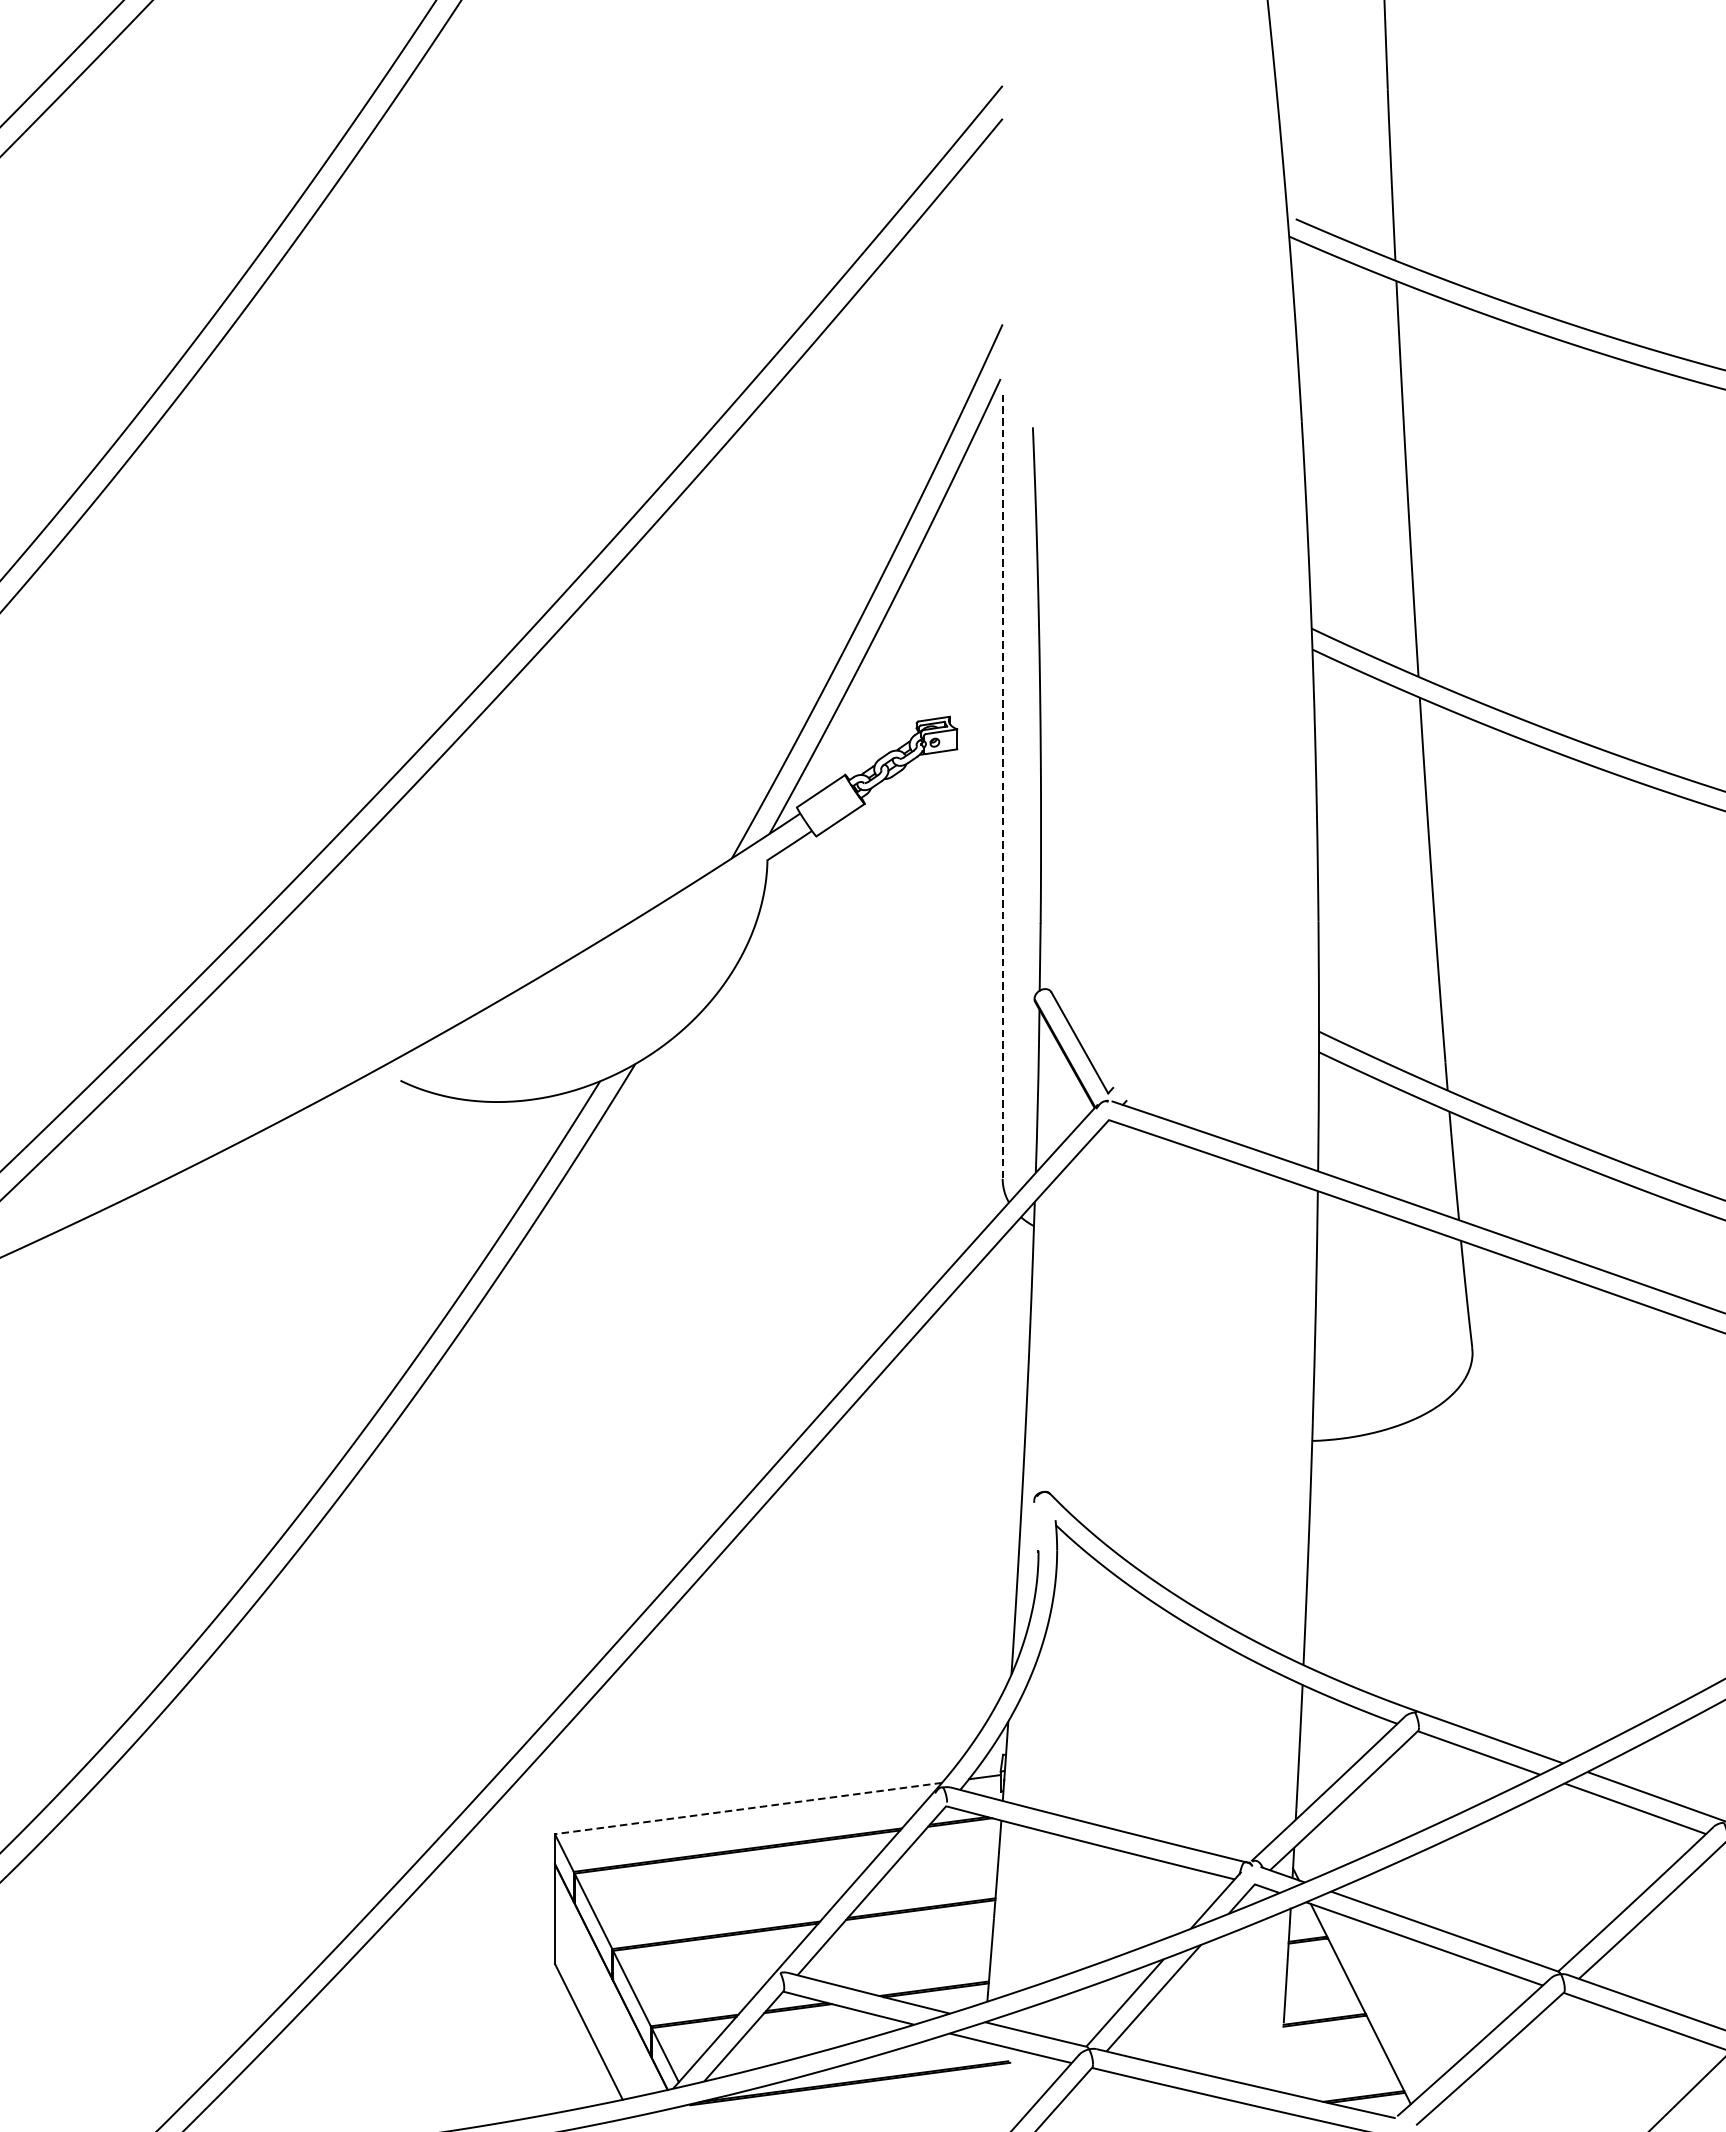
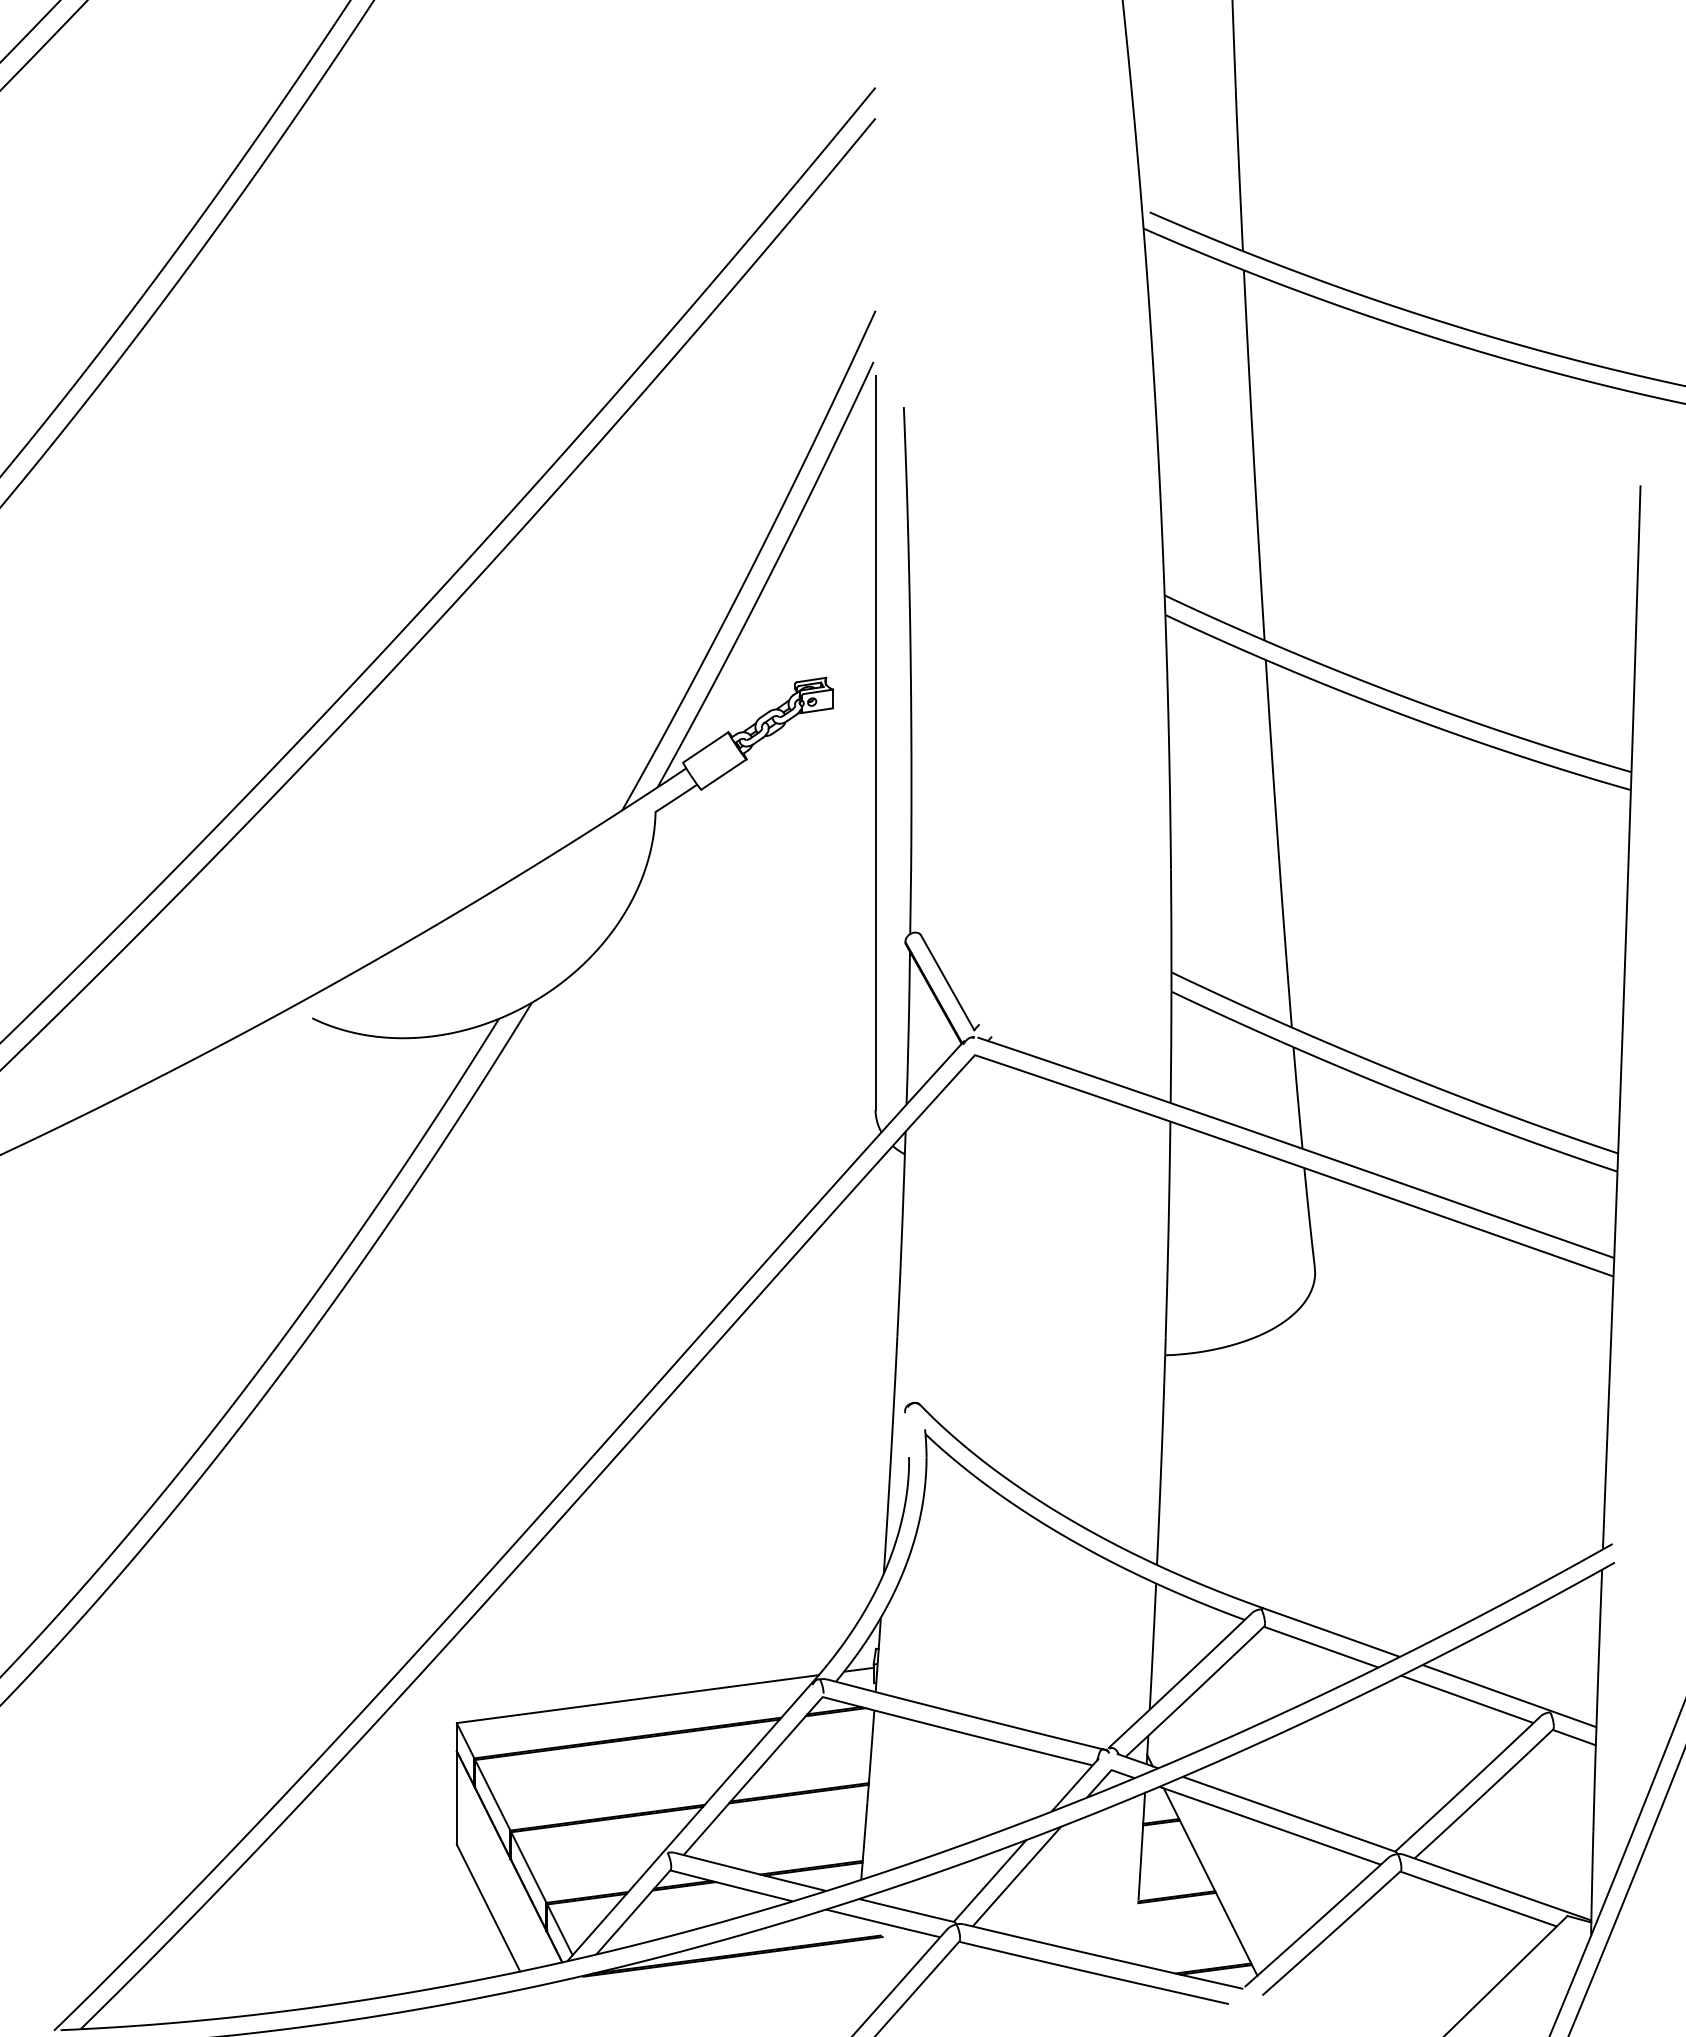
line: (1002, 786) -> (875, 743), dashed -> solid
line: (748, 1808) -> (637, 1699), dashed -> solid

